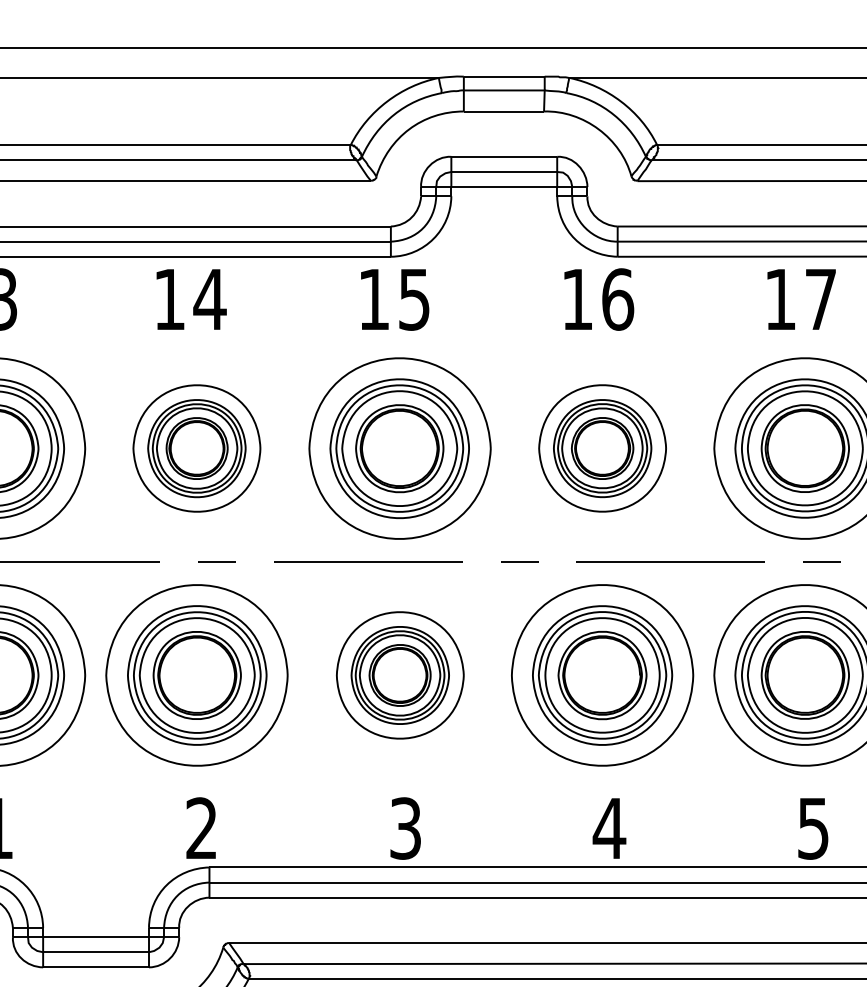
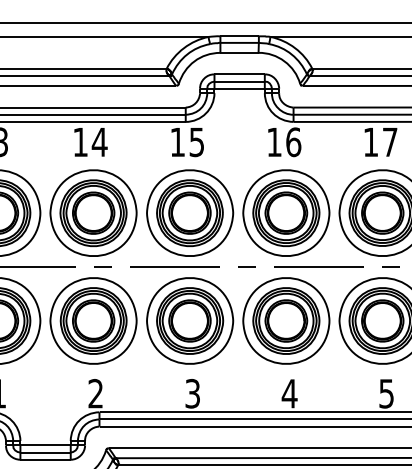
part: (196, 447) -> (93, 212), size x1.43
part: (602, 447) -> (286, 212), size x1.43
part: (400, 674) -> (190, 320), size x1.43

